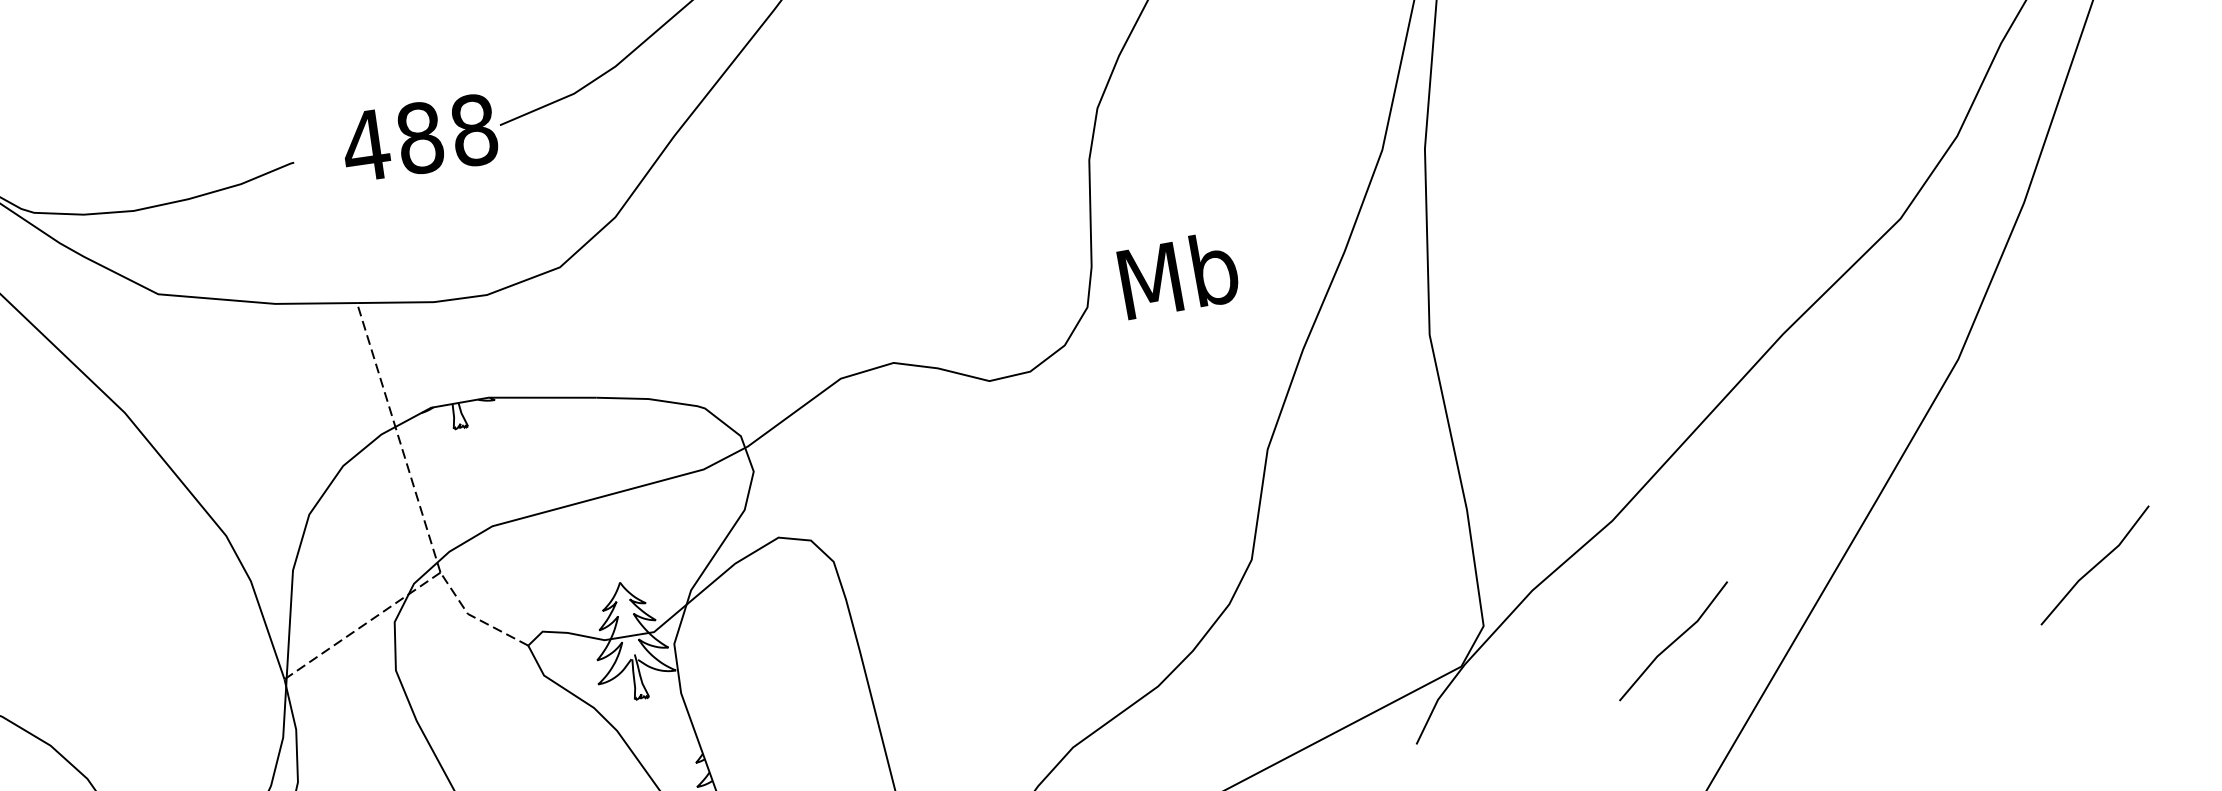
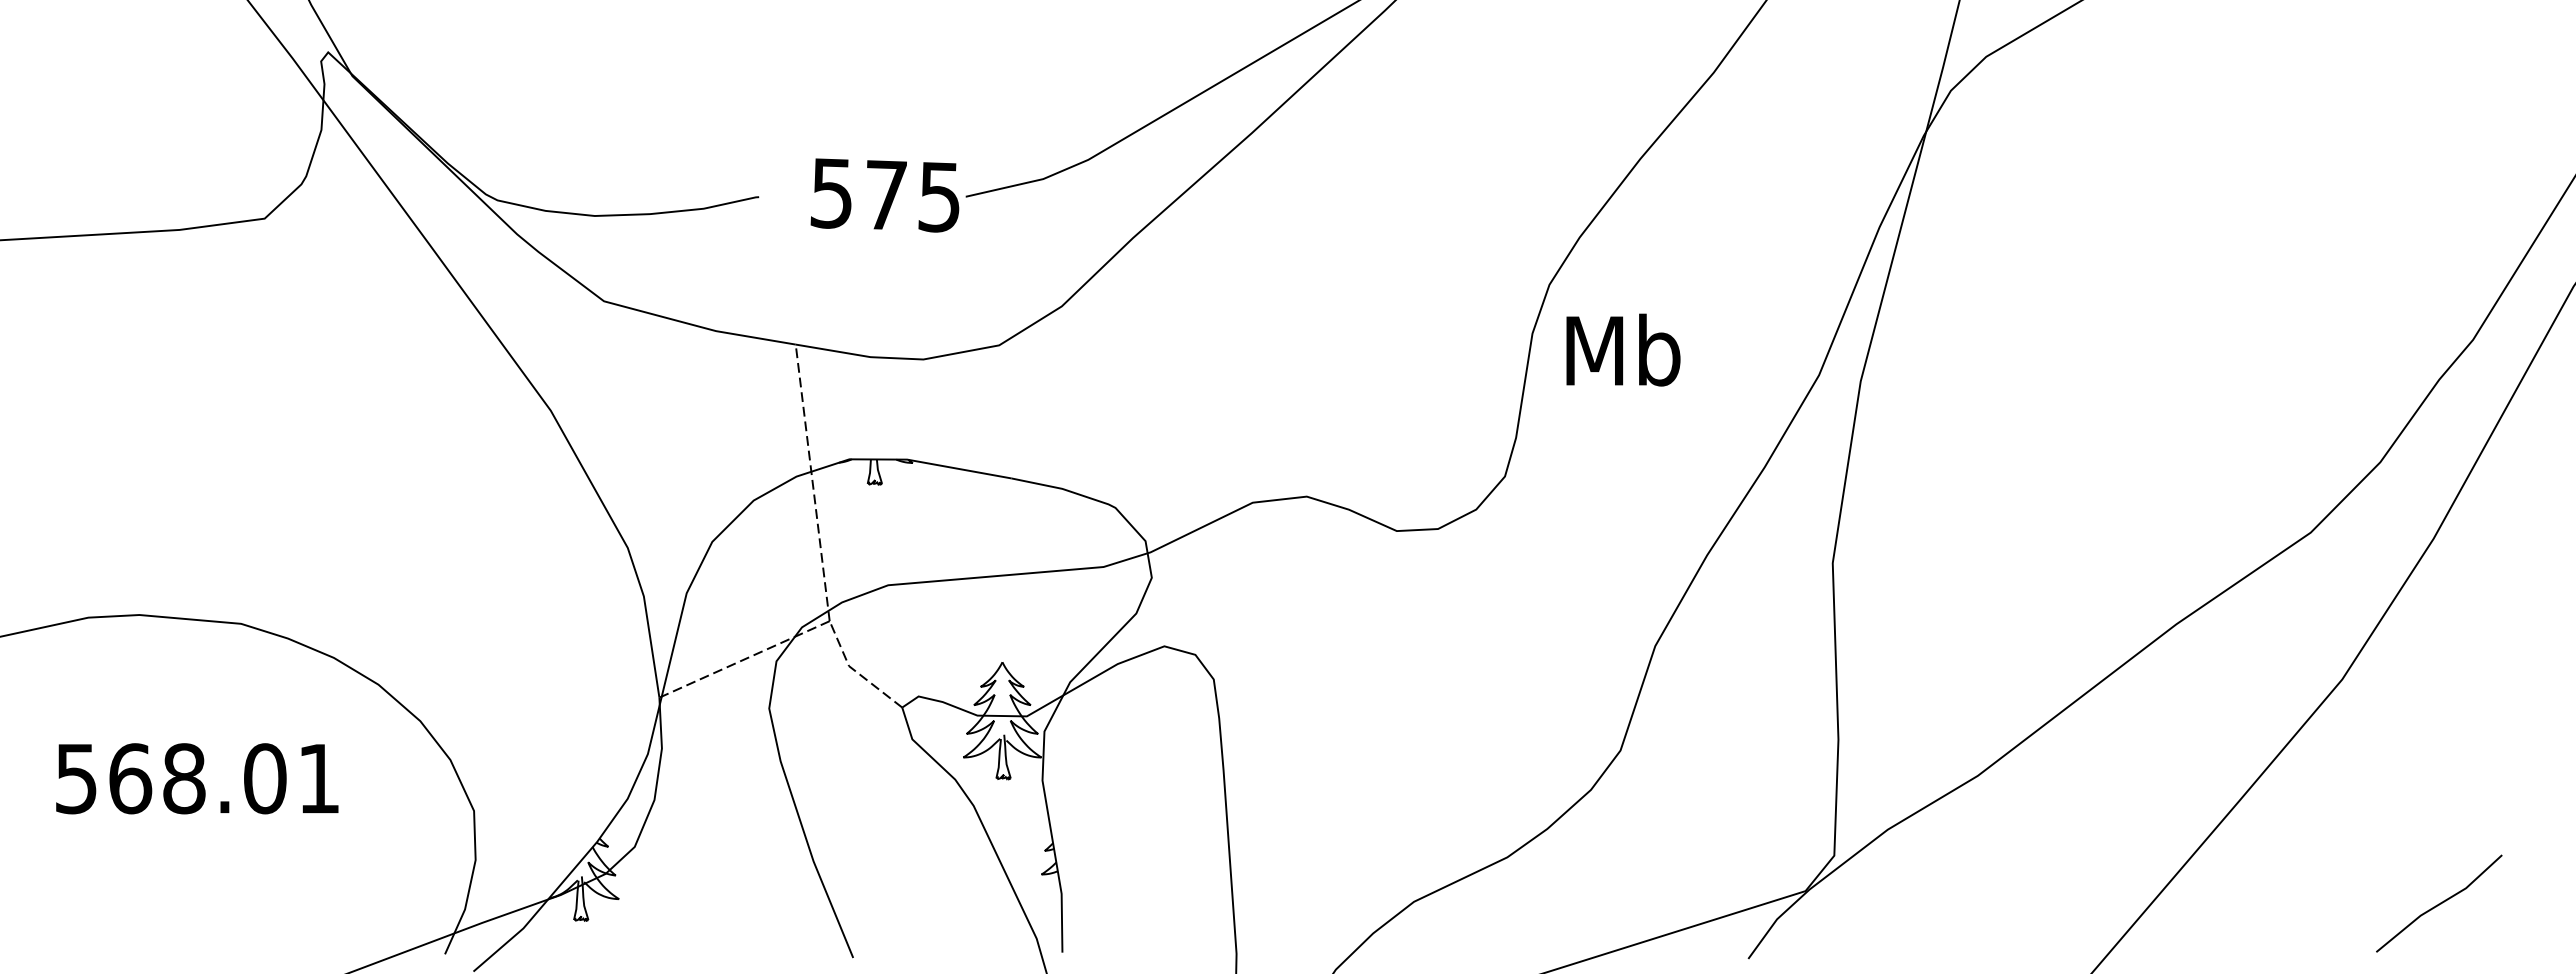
text: (418, 138) -> (884, 195), 488 -> 575
text: (1178, 274) -> (1623, 349), moved
line: (1673, 641) -> (2016, 903), removed

